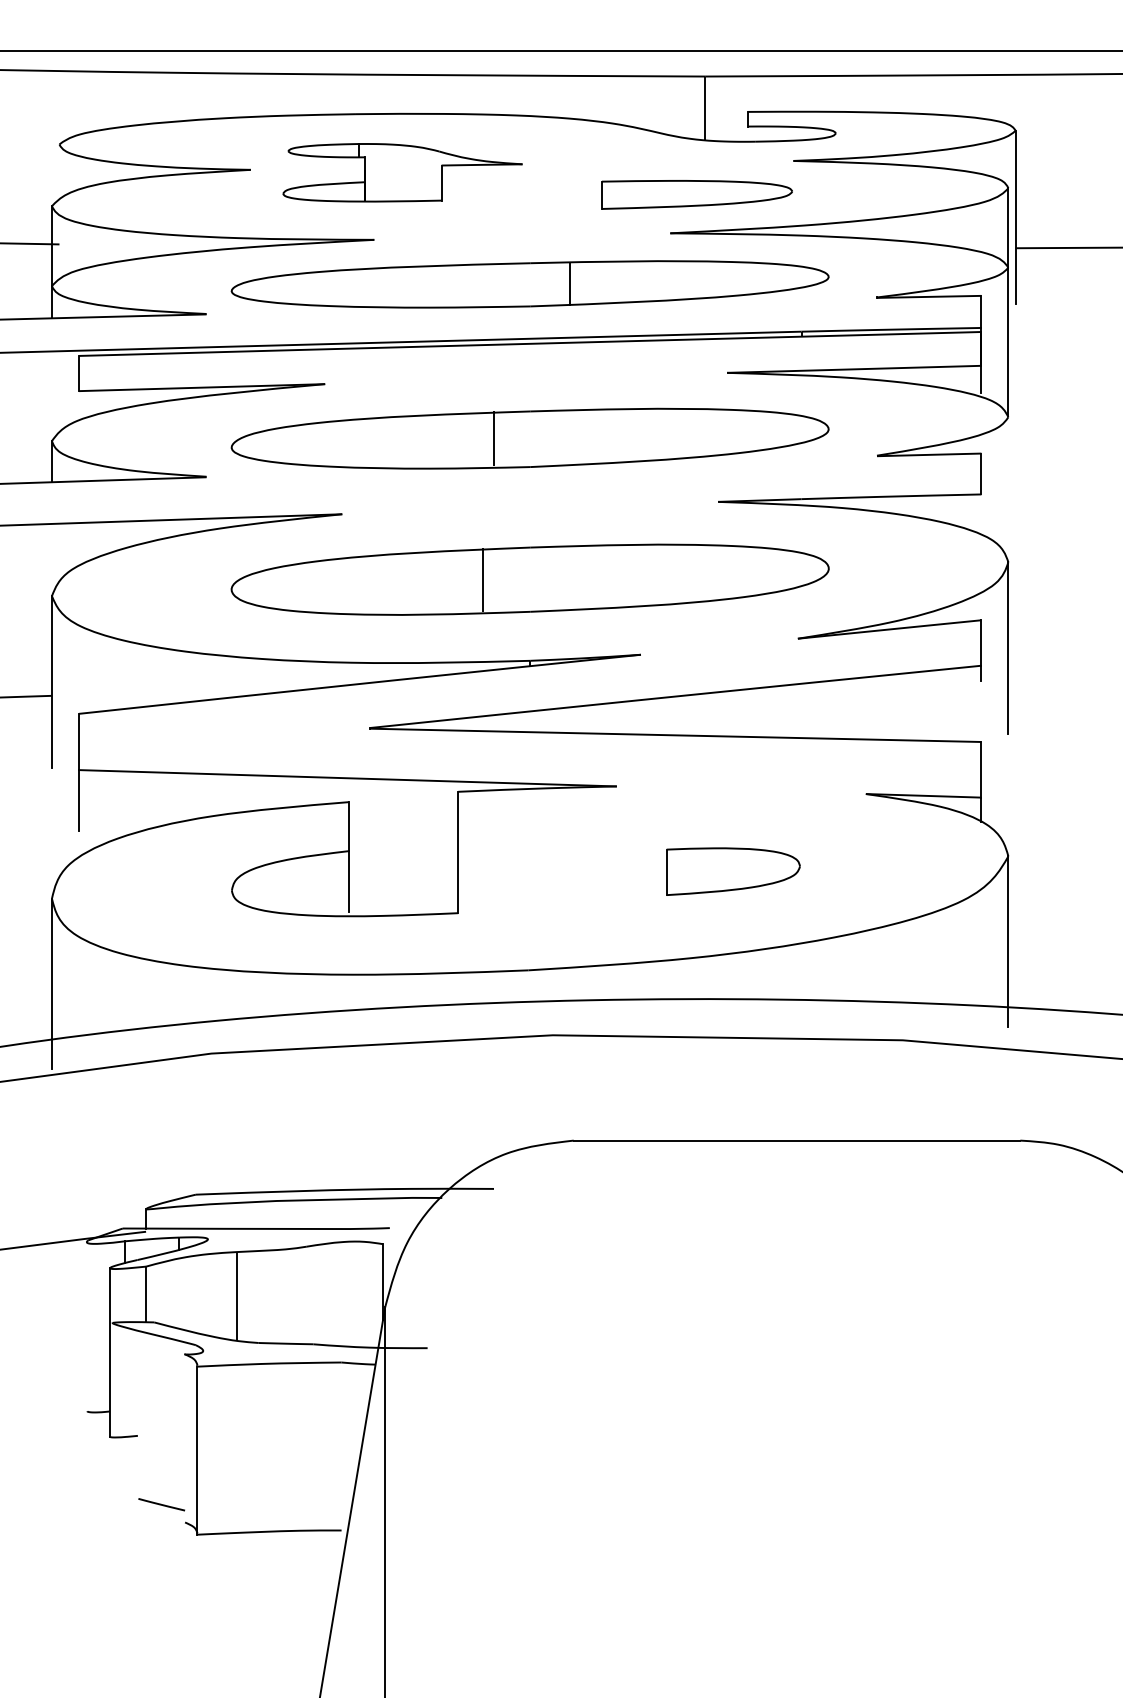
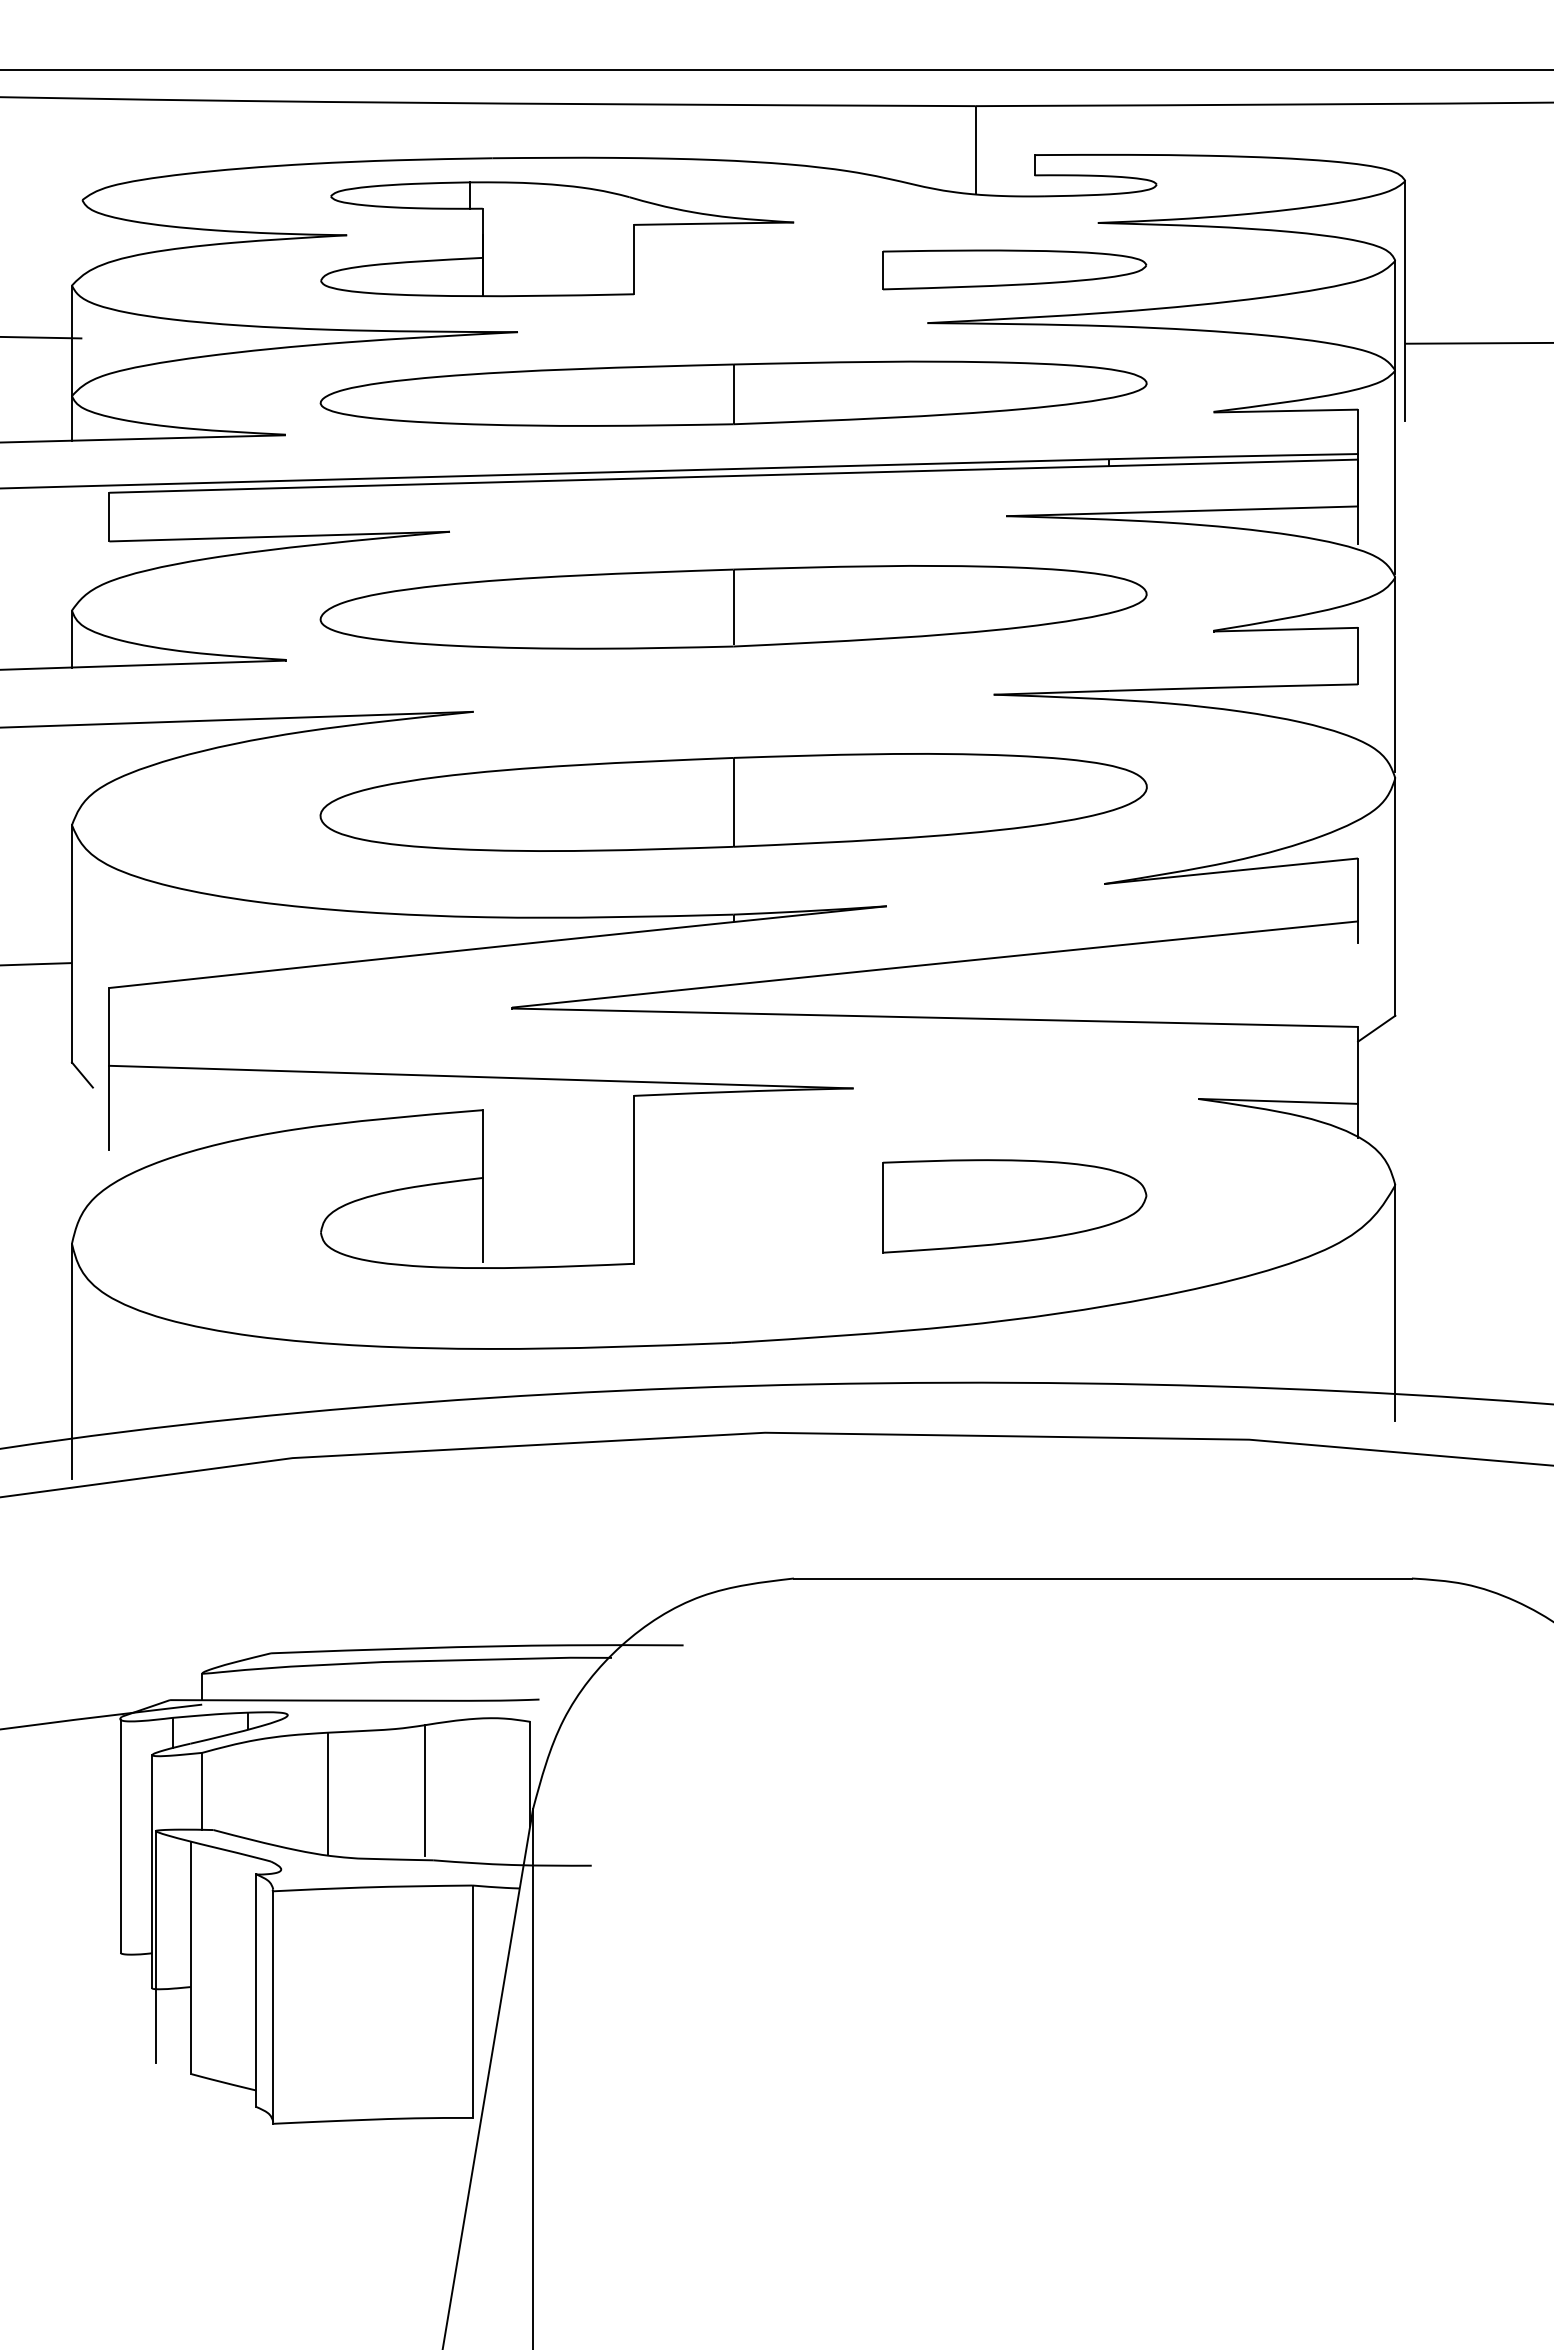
part: (402, 172) -> (557, 239), size x1.43
part: (697, 194) -> (1014, 269), moved
line: (569, 284) -> (733, 394), moved
line: (493, 438) -> (733, 607), moved
line: (1008, 487) -> (1395, 674), added
line: (482, 579) -> (733, 801), moved
line: (994, 743) -> (1376, 1028), added
line: (58, 776) -> (81, 1074), added
part: (733, 871) -> (1014, 1206), size x1.43
line: (306, 1293) -> (424, 1790), added
line: (87, 1326) -> (120, 1835), added
line: (113, 1406) -> (156, 1946), added
line: (137, 1414) -> (190, 1957), added
line: (185, 1438) -> (256, 1990), added
line: (341, 1446) -> (472, 2001), added

